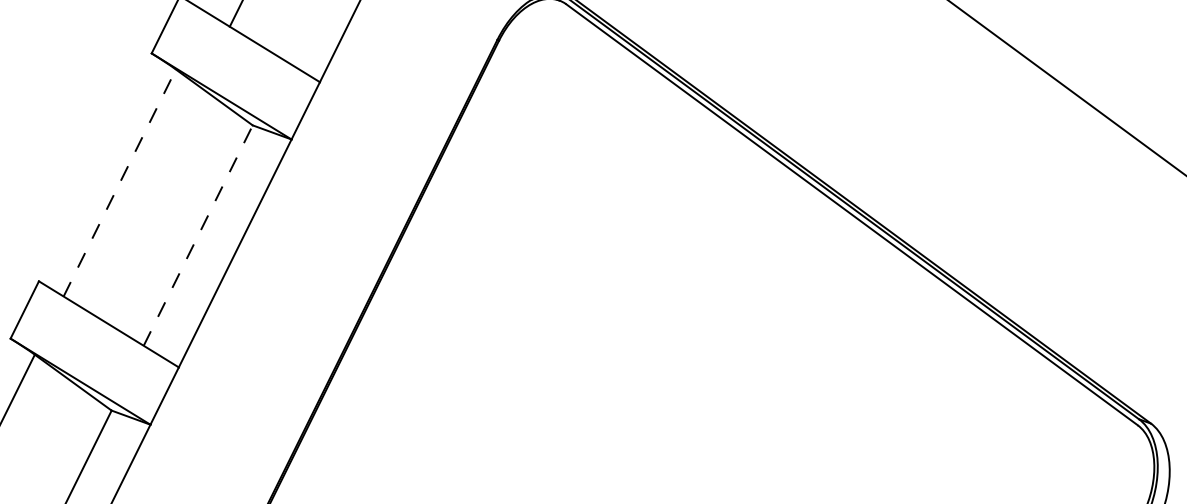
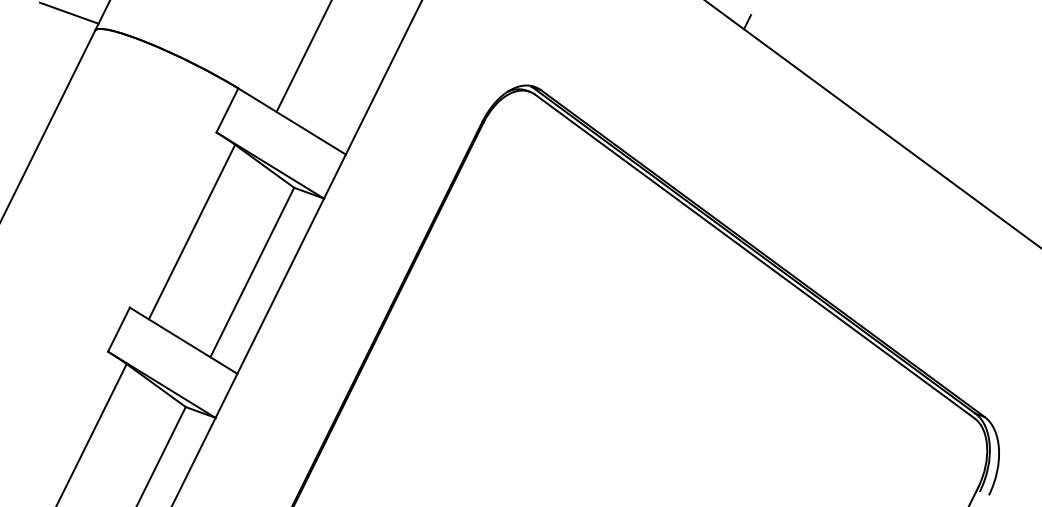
line: (120, 182) -> (192, 231), dashed -> solid
line: (198, 235) -> (252, 272), dashed -> solid

